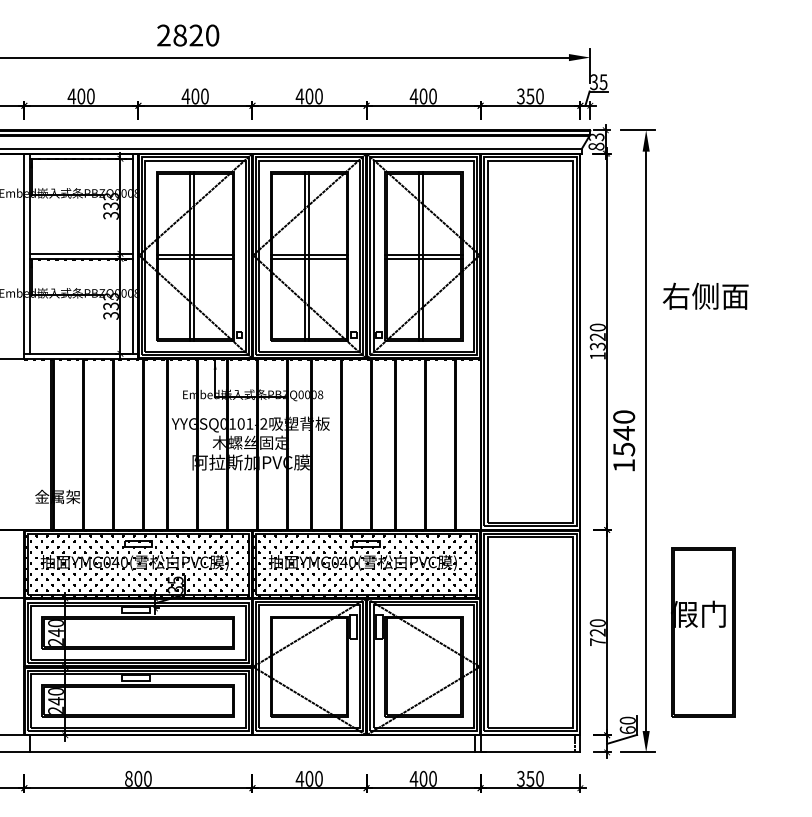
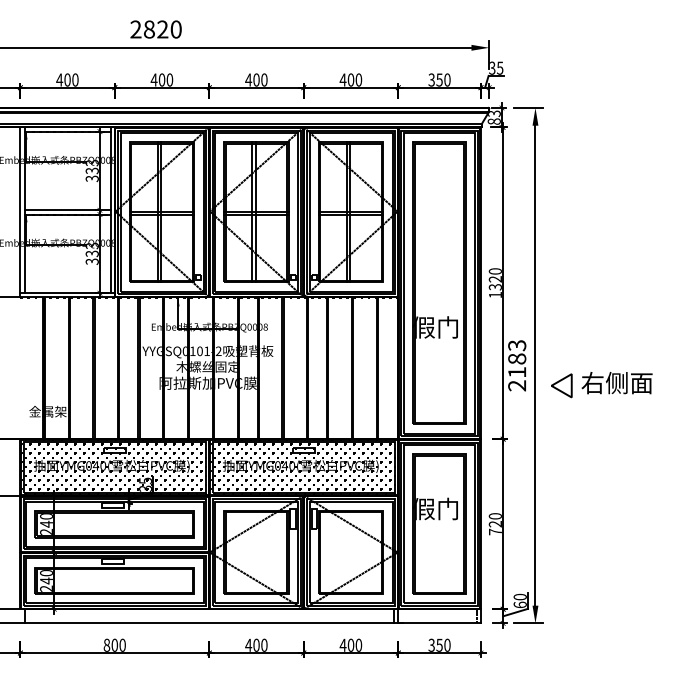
text: (705, 295) -> (616, 382), moved
part: (530, 341) -> (439, 282), added
text: (624, 441) -> (517, 365), 1540 -> 2183
part: (677, 465) -> (561, 385), added
part: (703, 632) -> (439, 524), moved

